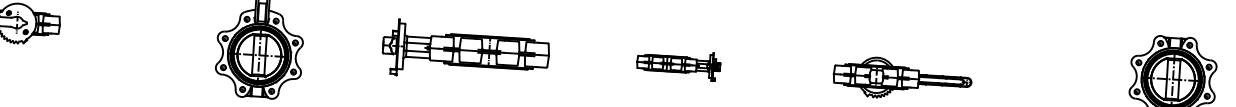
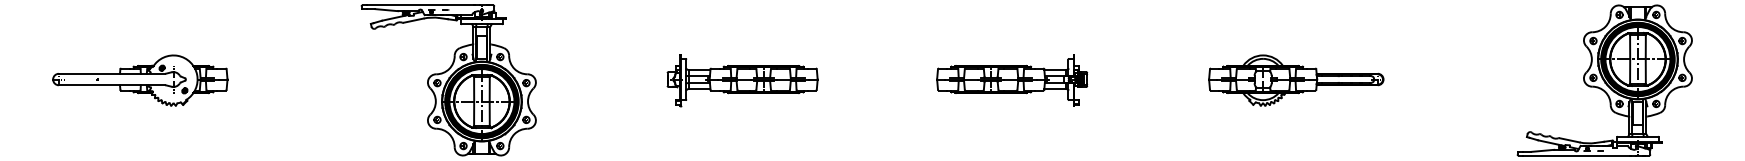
part: (465, 51) -> (742, 80), size x0.71
part: (678, 65) -> (1012, 80), size x1.43

